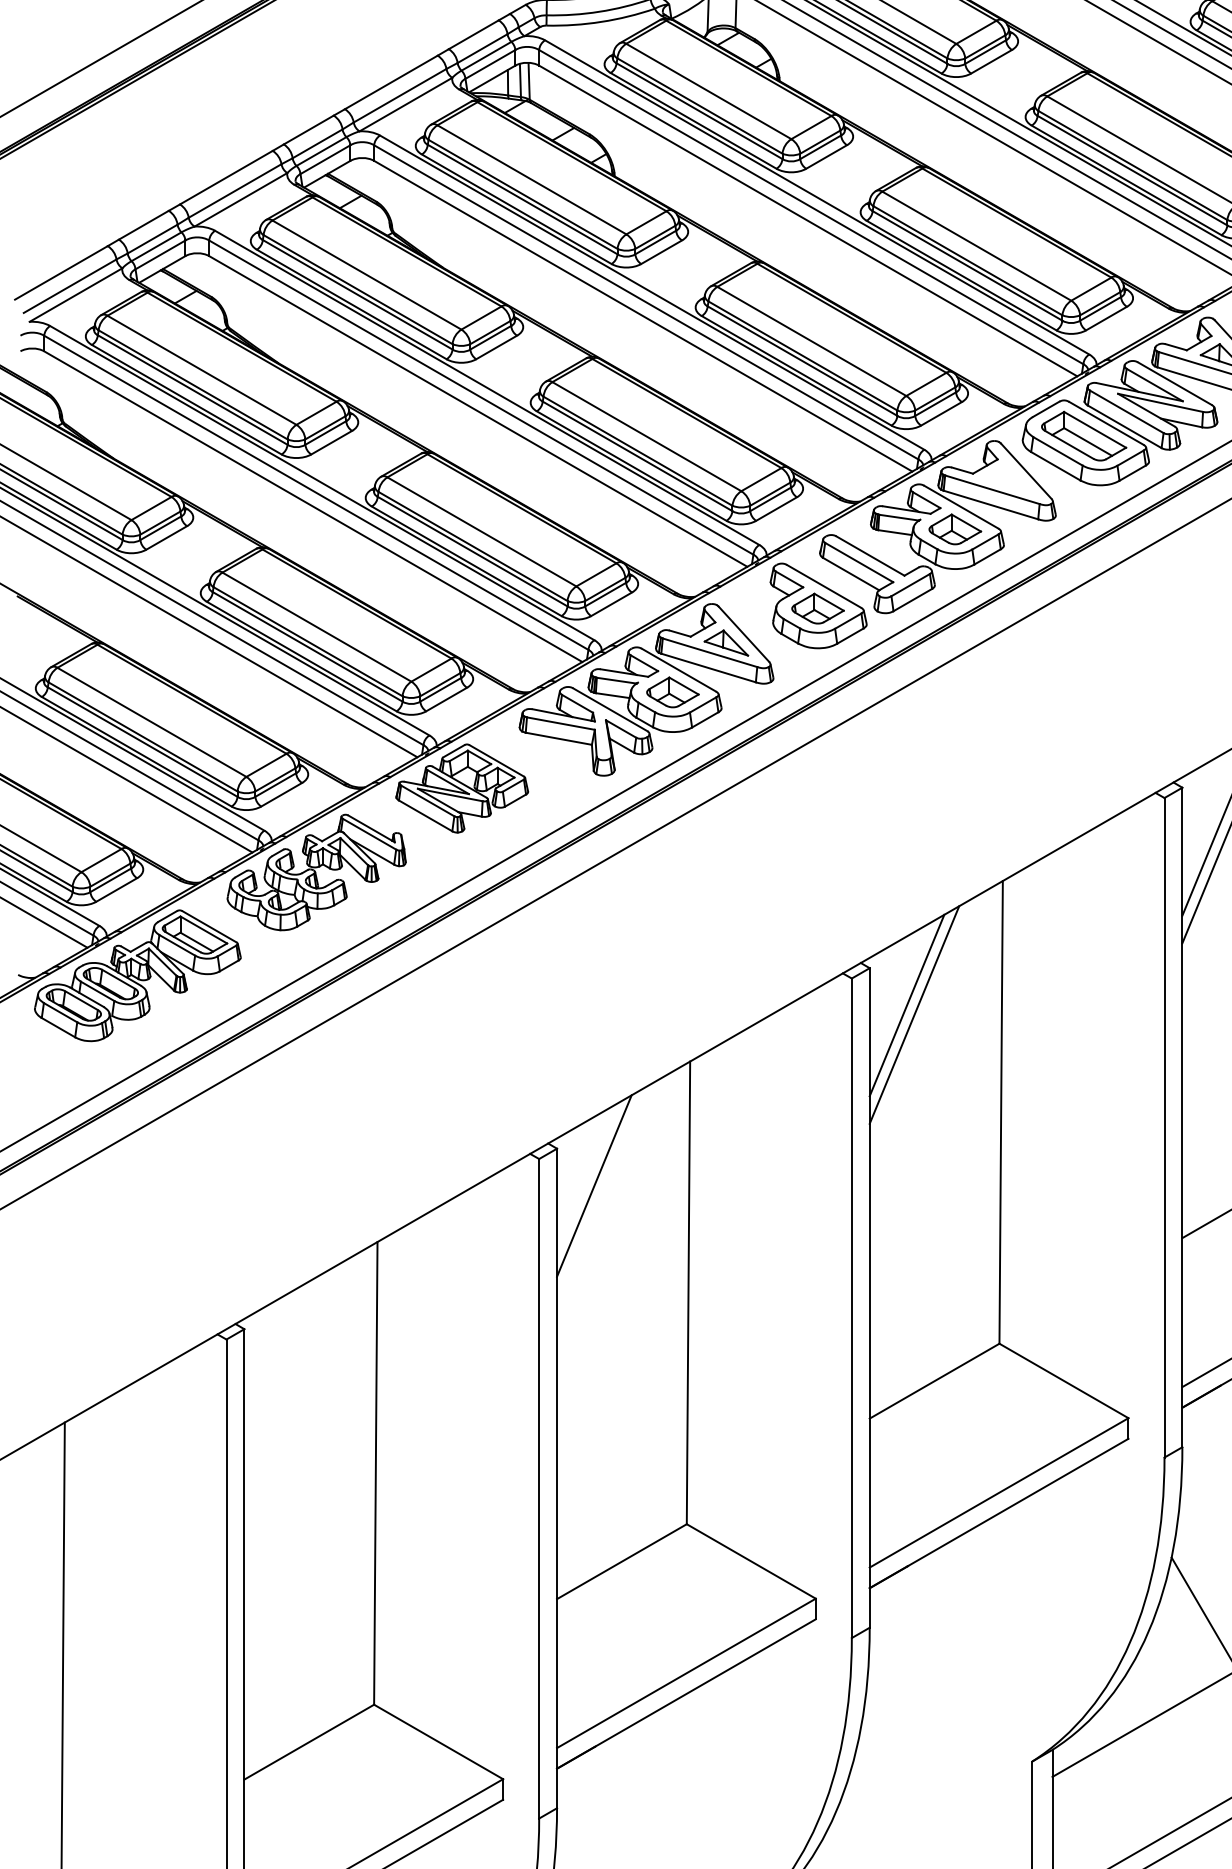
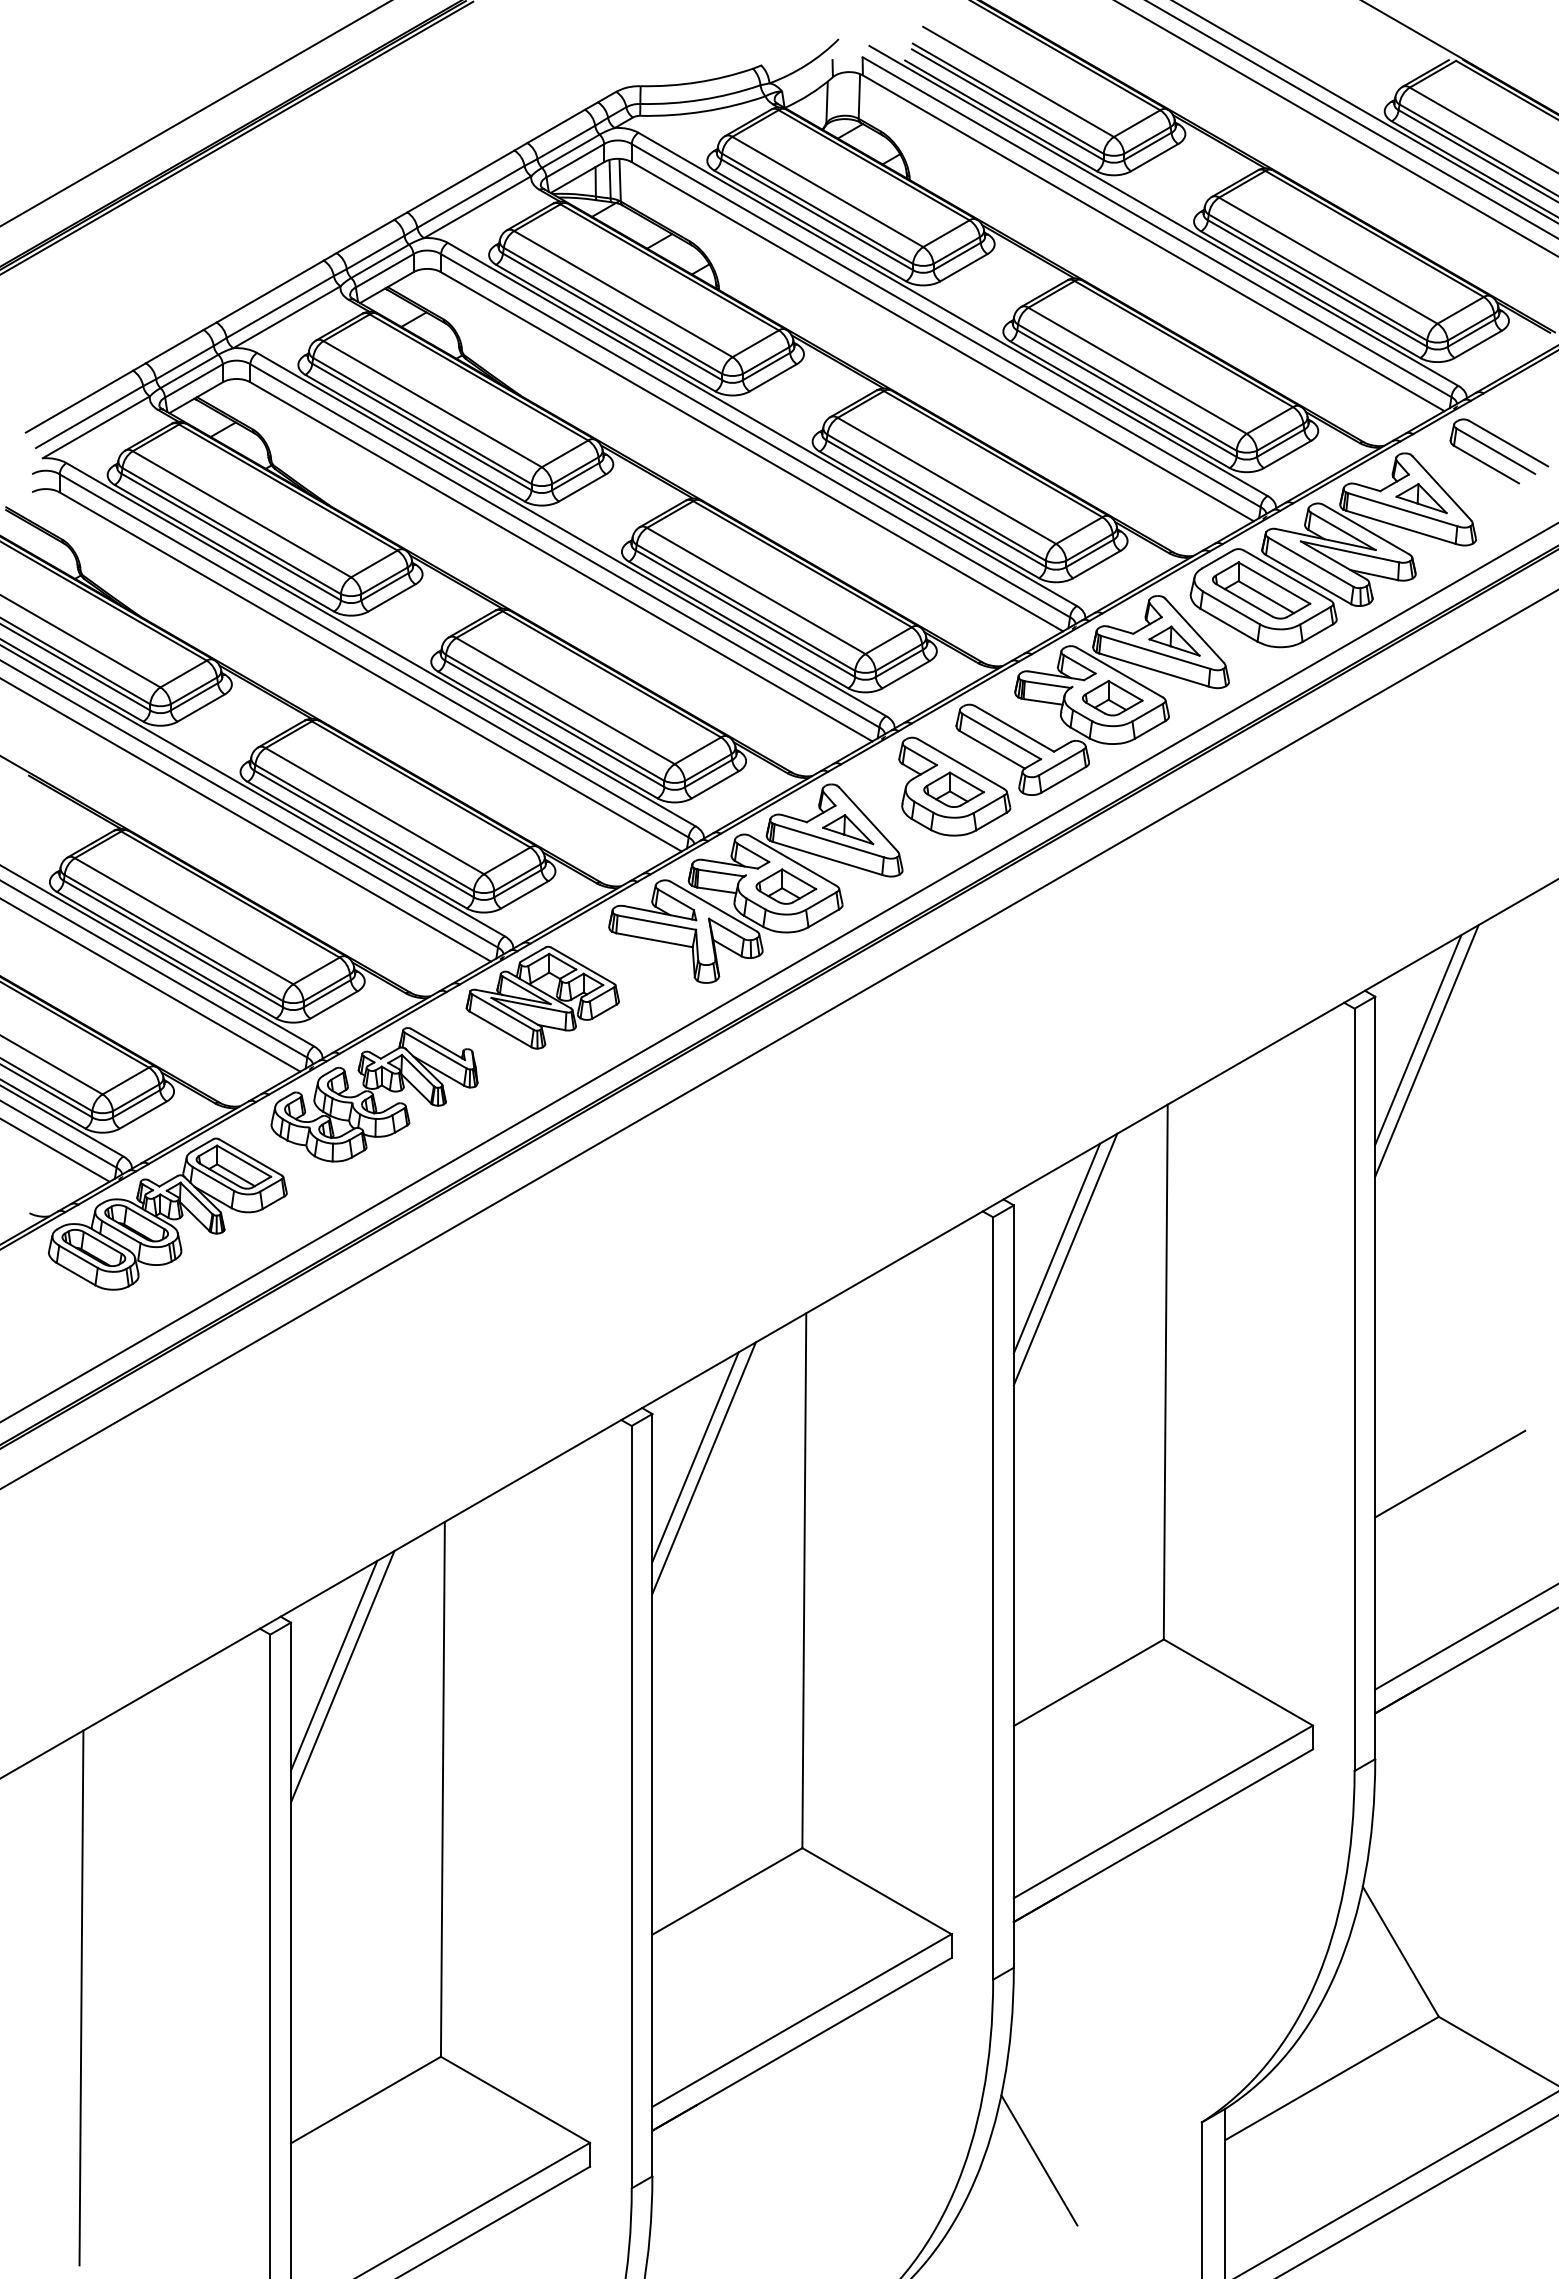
part: (1008, 479) -> (1174, 640), added
line: (601, 1194) -> (703, 1467), added
line: (281, 1366) -> (333, 1665), added
line: (288, 1375) -> (342, 1676), added
line: (891, 1794) -> (1039, 2160), added

